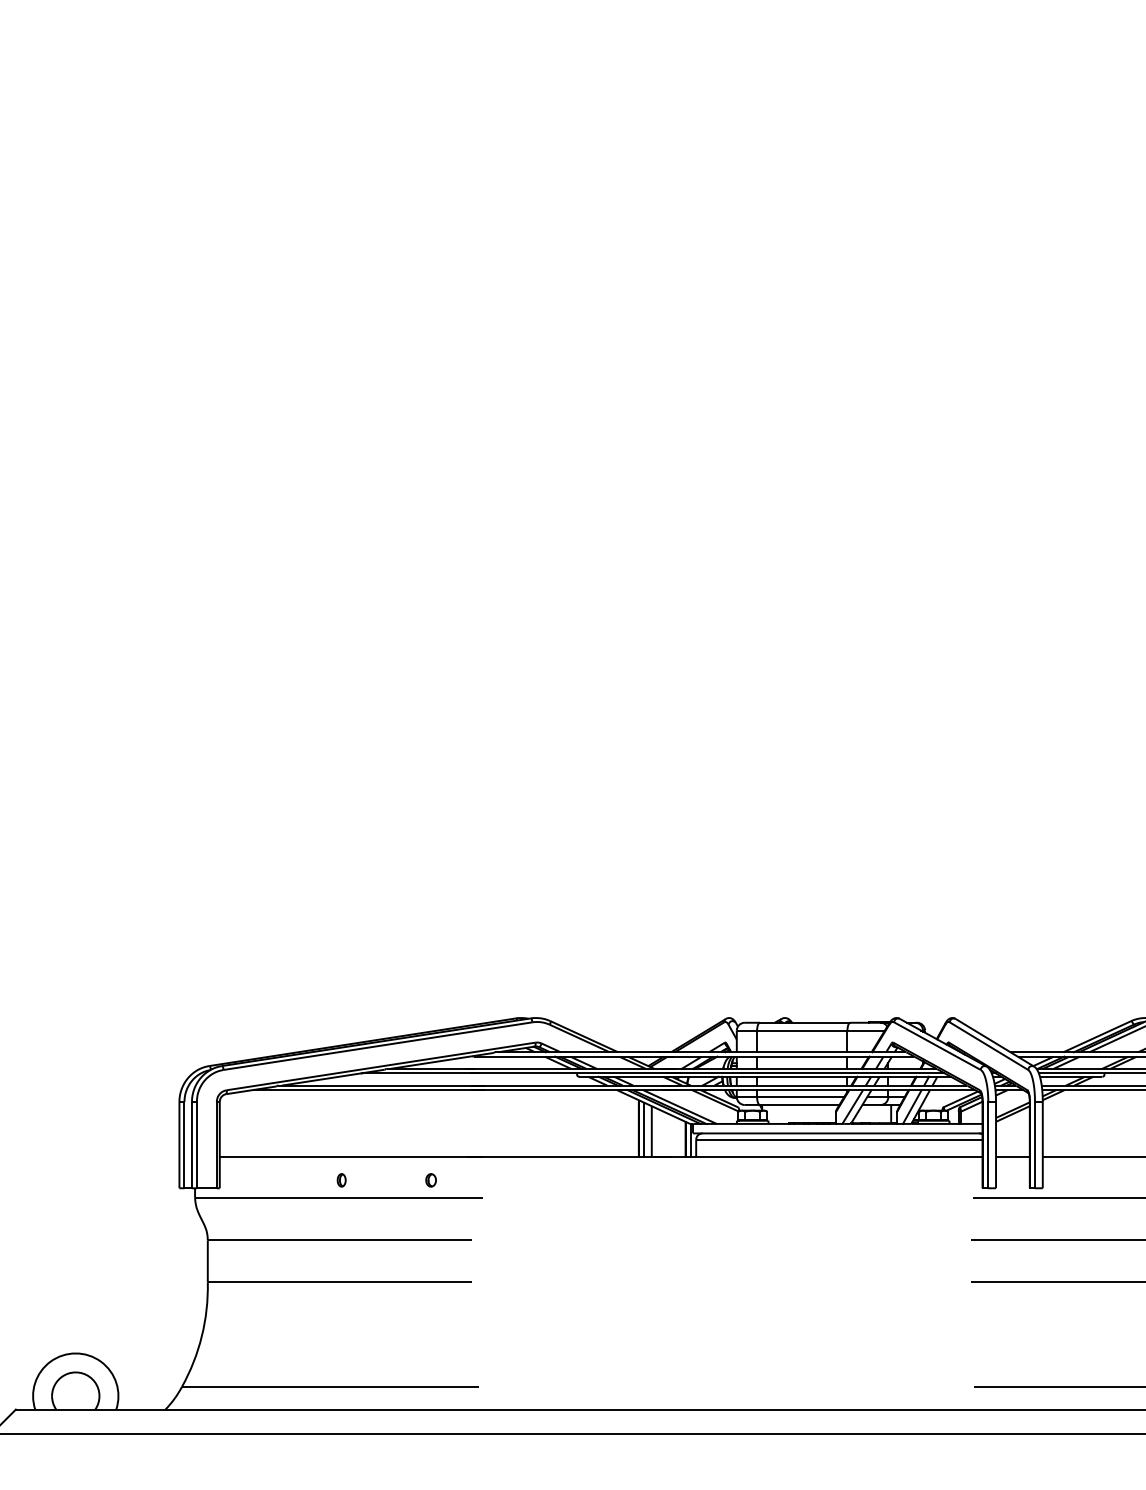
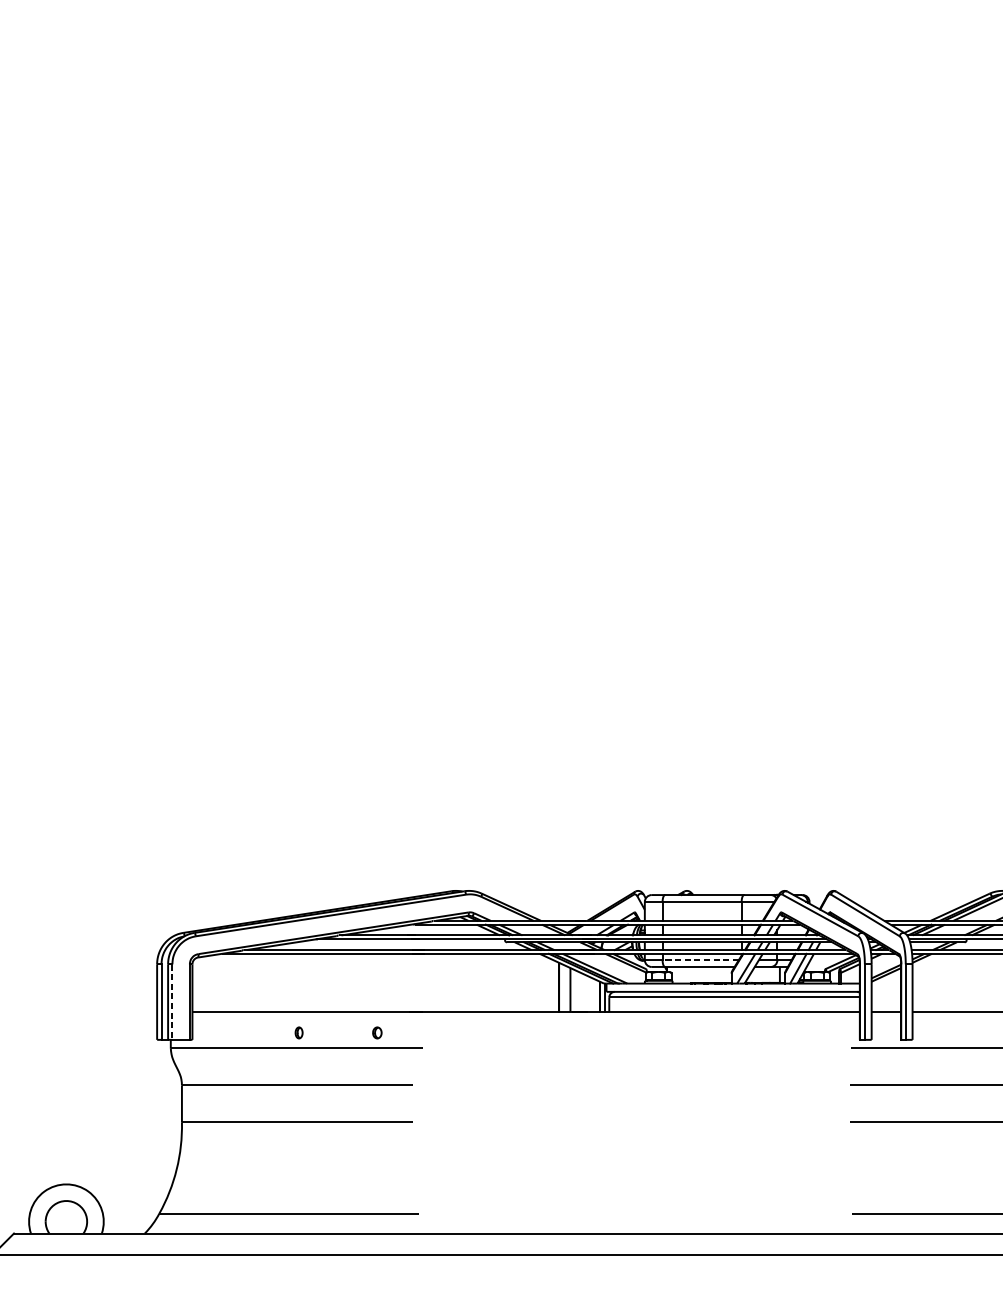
line: (800, 1097) -> (700, 960), solid -> dashed
line: (644, 1129) -> (564, 988), removed
line: (196, 1145) -> (172, 1002), solid -> dashed

